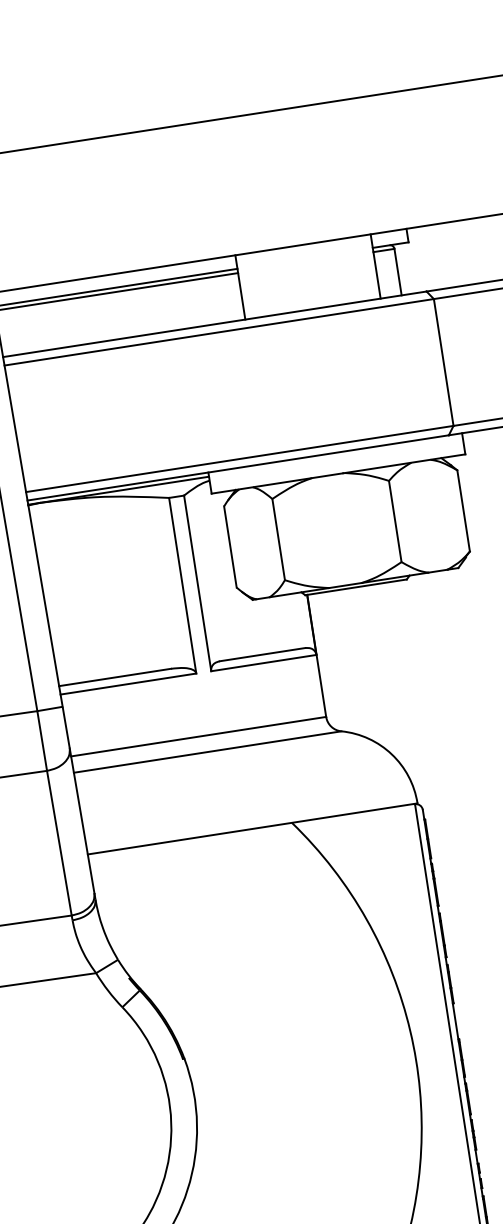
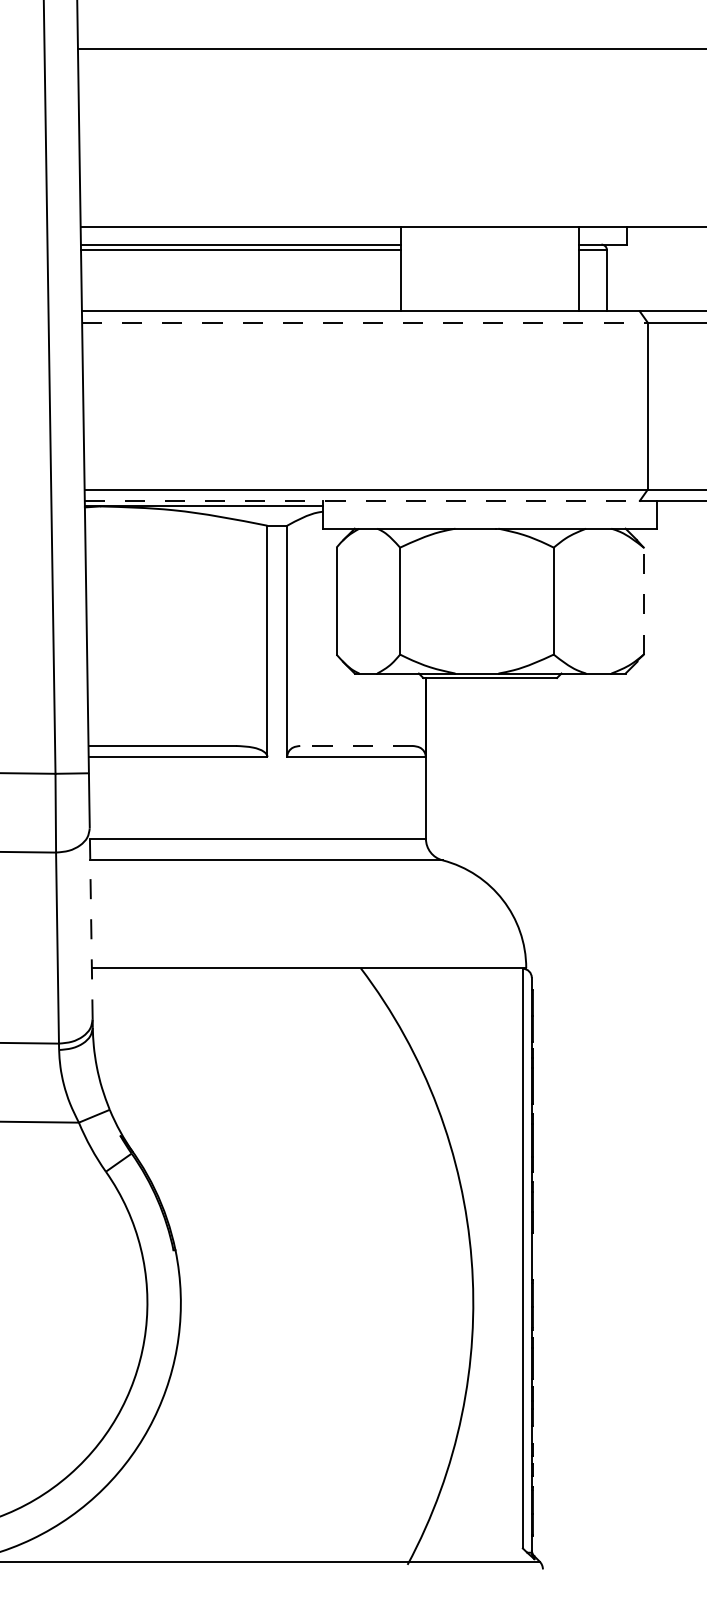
line: (218, 332) -> (364, 322), solid -> dashed
line: (238, 467) -> (362, 500), solid -> dashed
line: (463, 510) -> (643, 600), solid -> dashed
line: (262, 654) -> (356, 745), solid -> dashed
line: (82, 820) -> (91, 923), solid -> dashed

